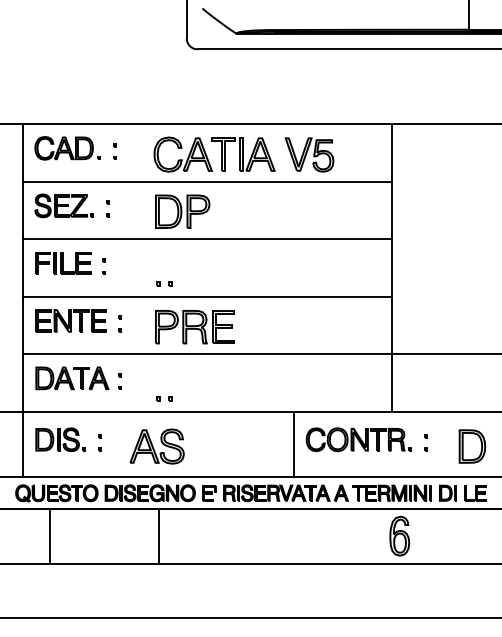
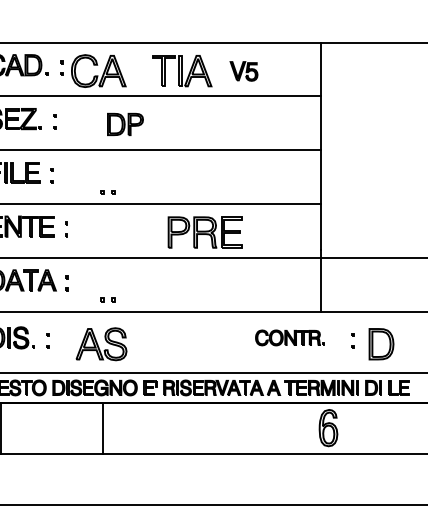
part: (182, 154) -> (98, 70), moved
part: (309, 154) -> (244, 70), size x0.6
part: (182, 211) -> (125, 124), size x0.7
part: (194, 327) -> (204, 232), moved
part: (358, 439) -> (289, 337), size x0.7
line: (294, 443) -> (230, 341), removed
part: (472, 446) -> (381, 344), moved

